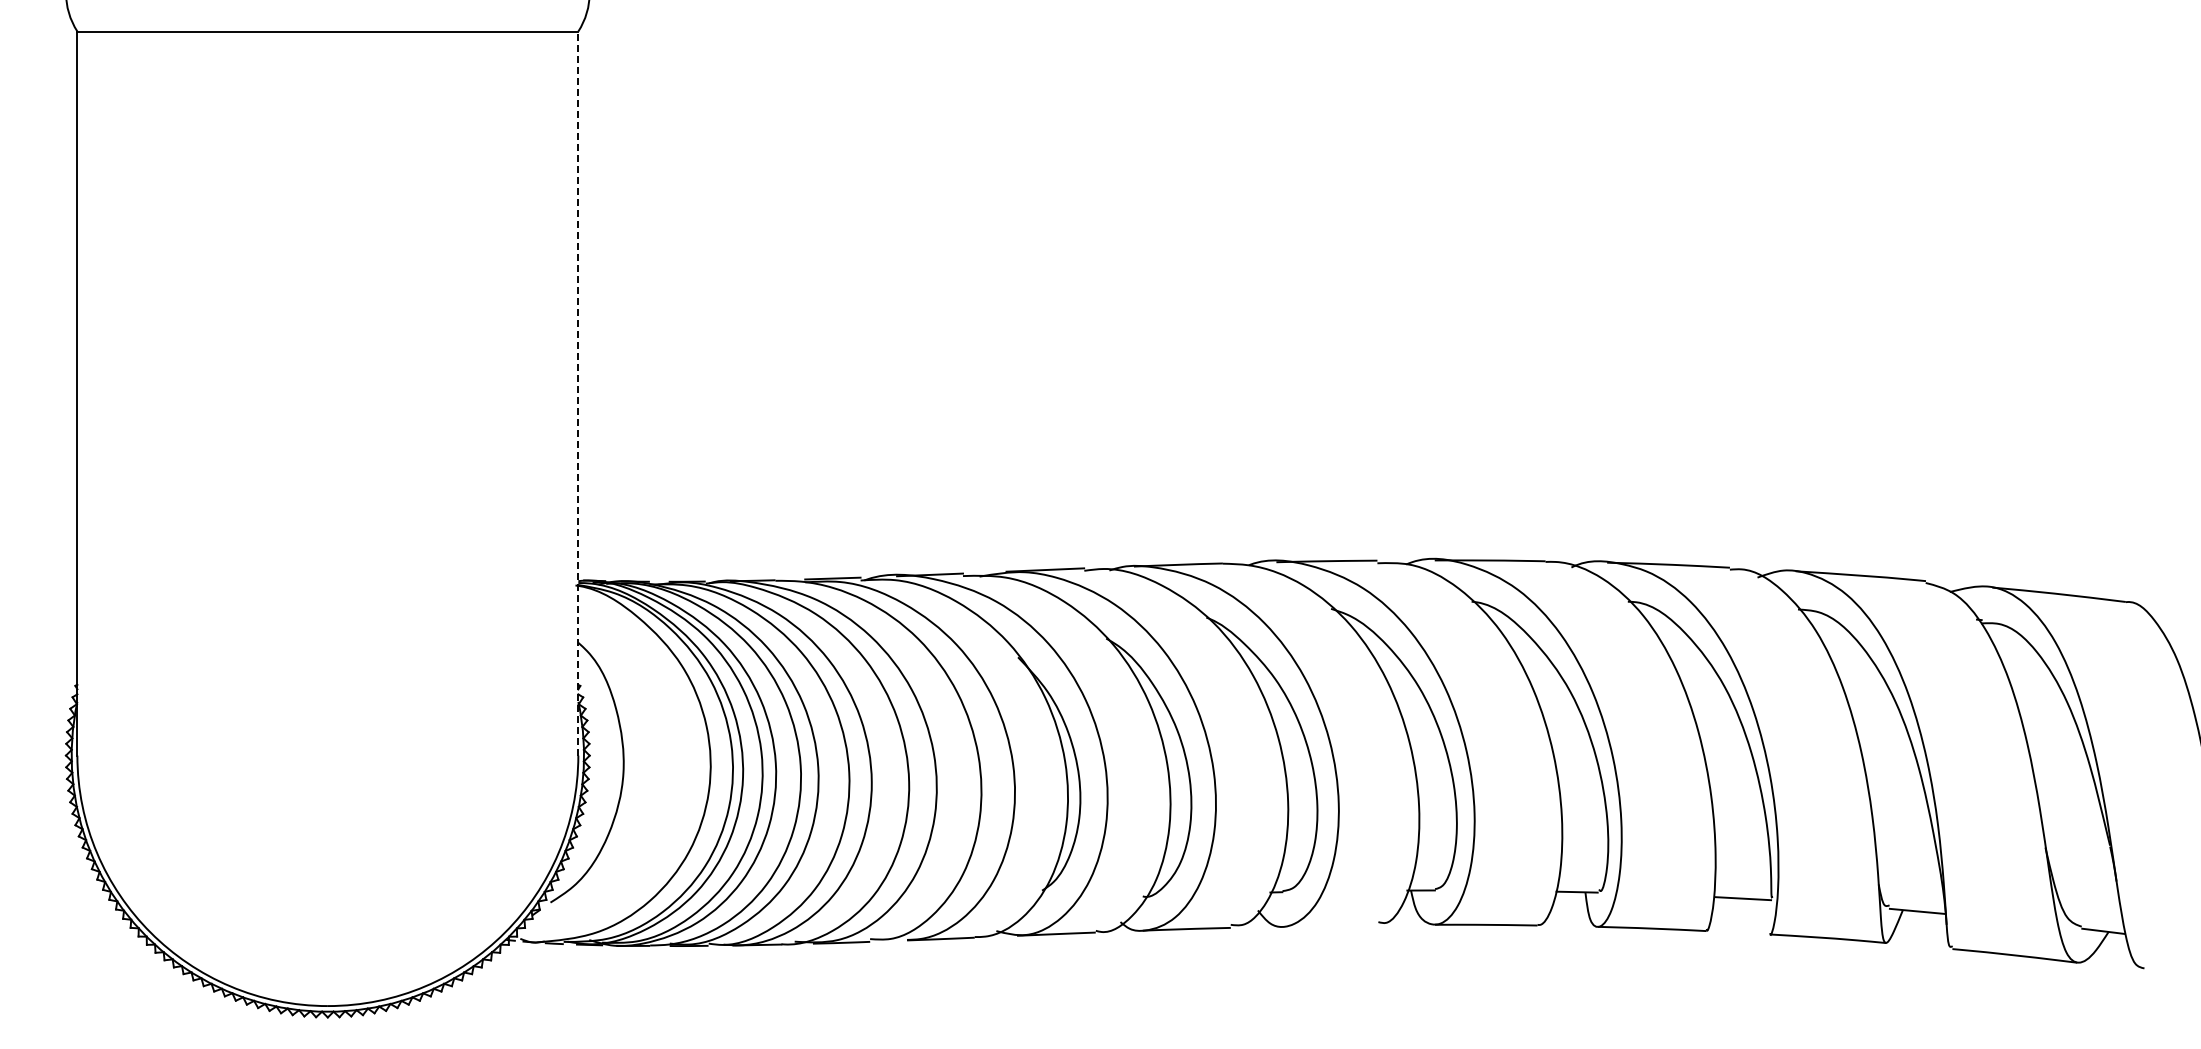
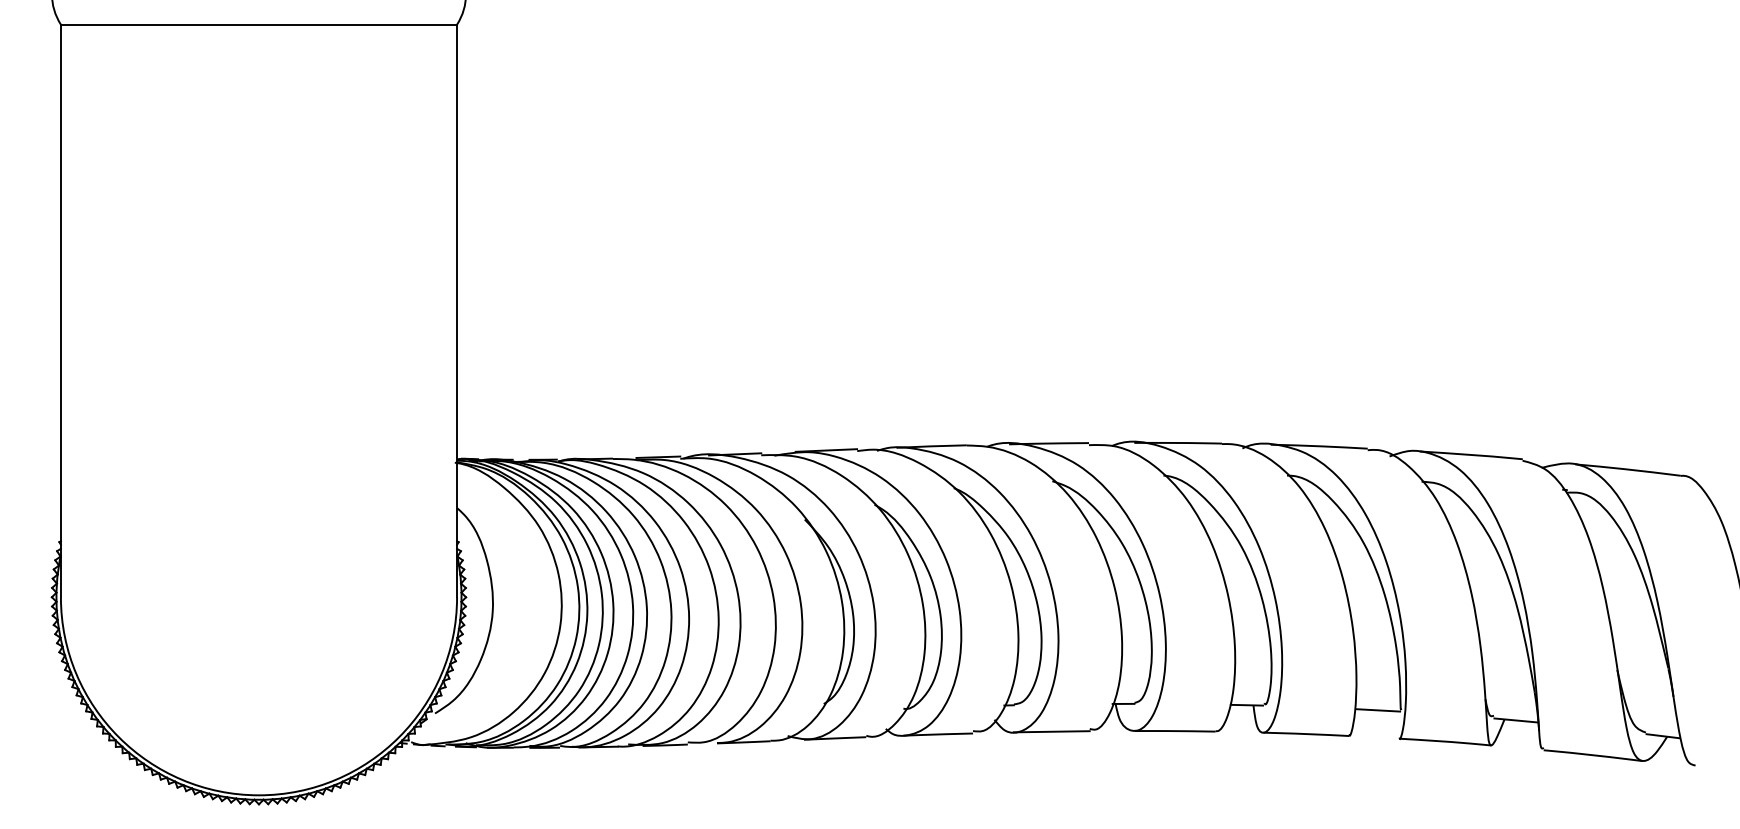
line: (578, 393) -> (457, 310), dashed -> solid
line: (1330, 925) -> (1051, 731), added

